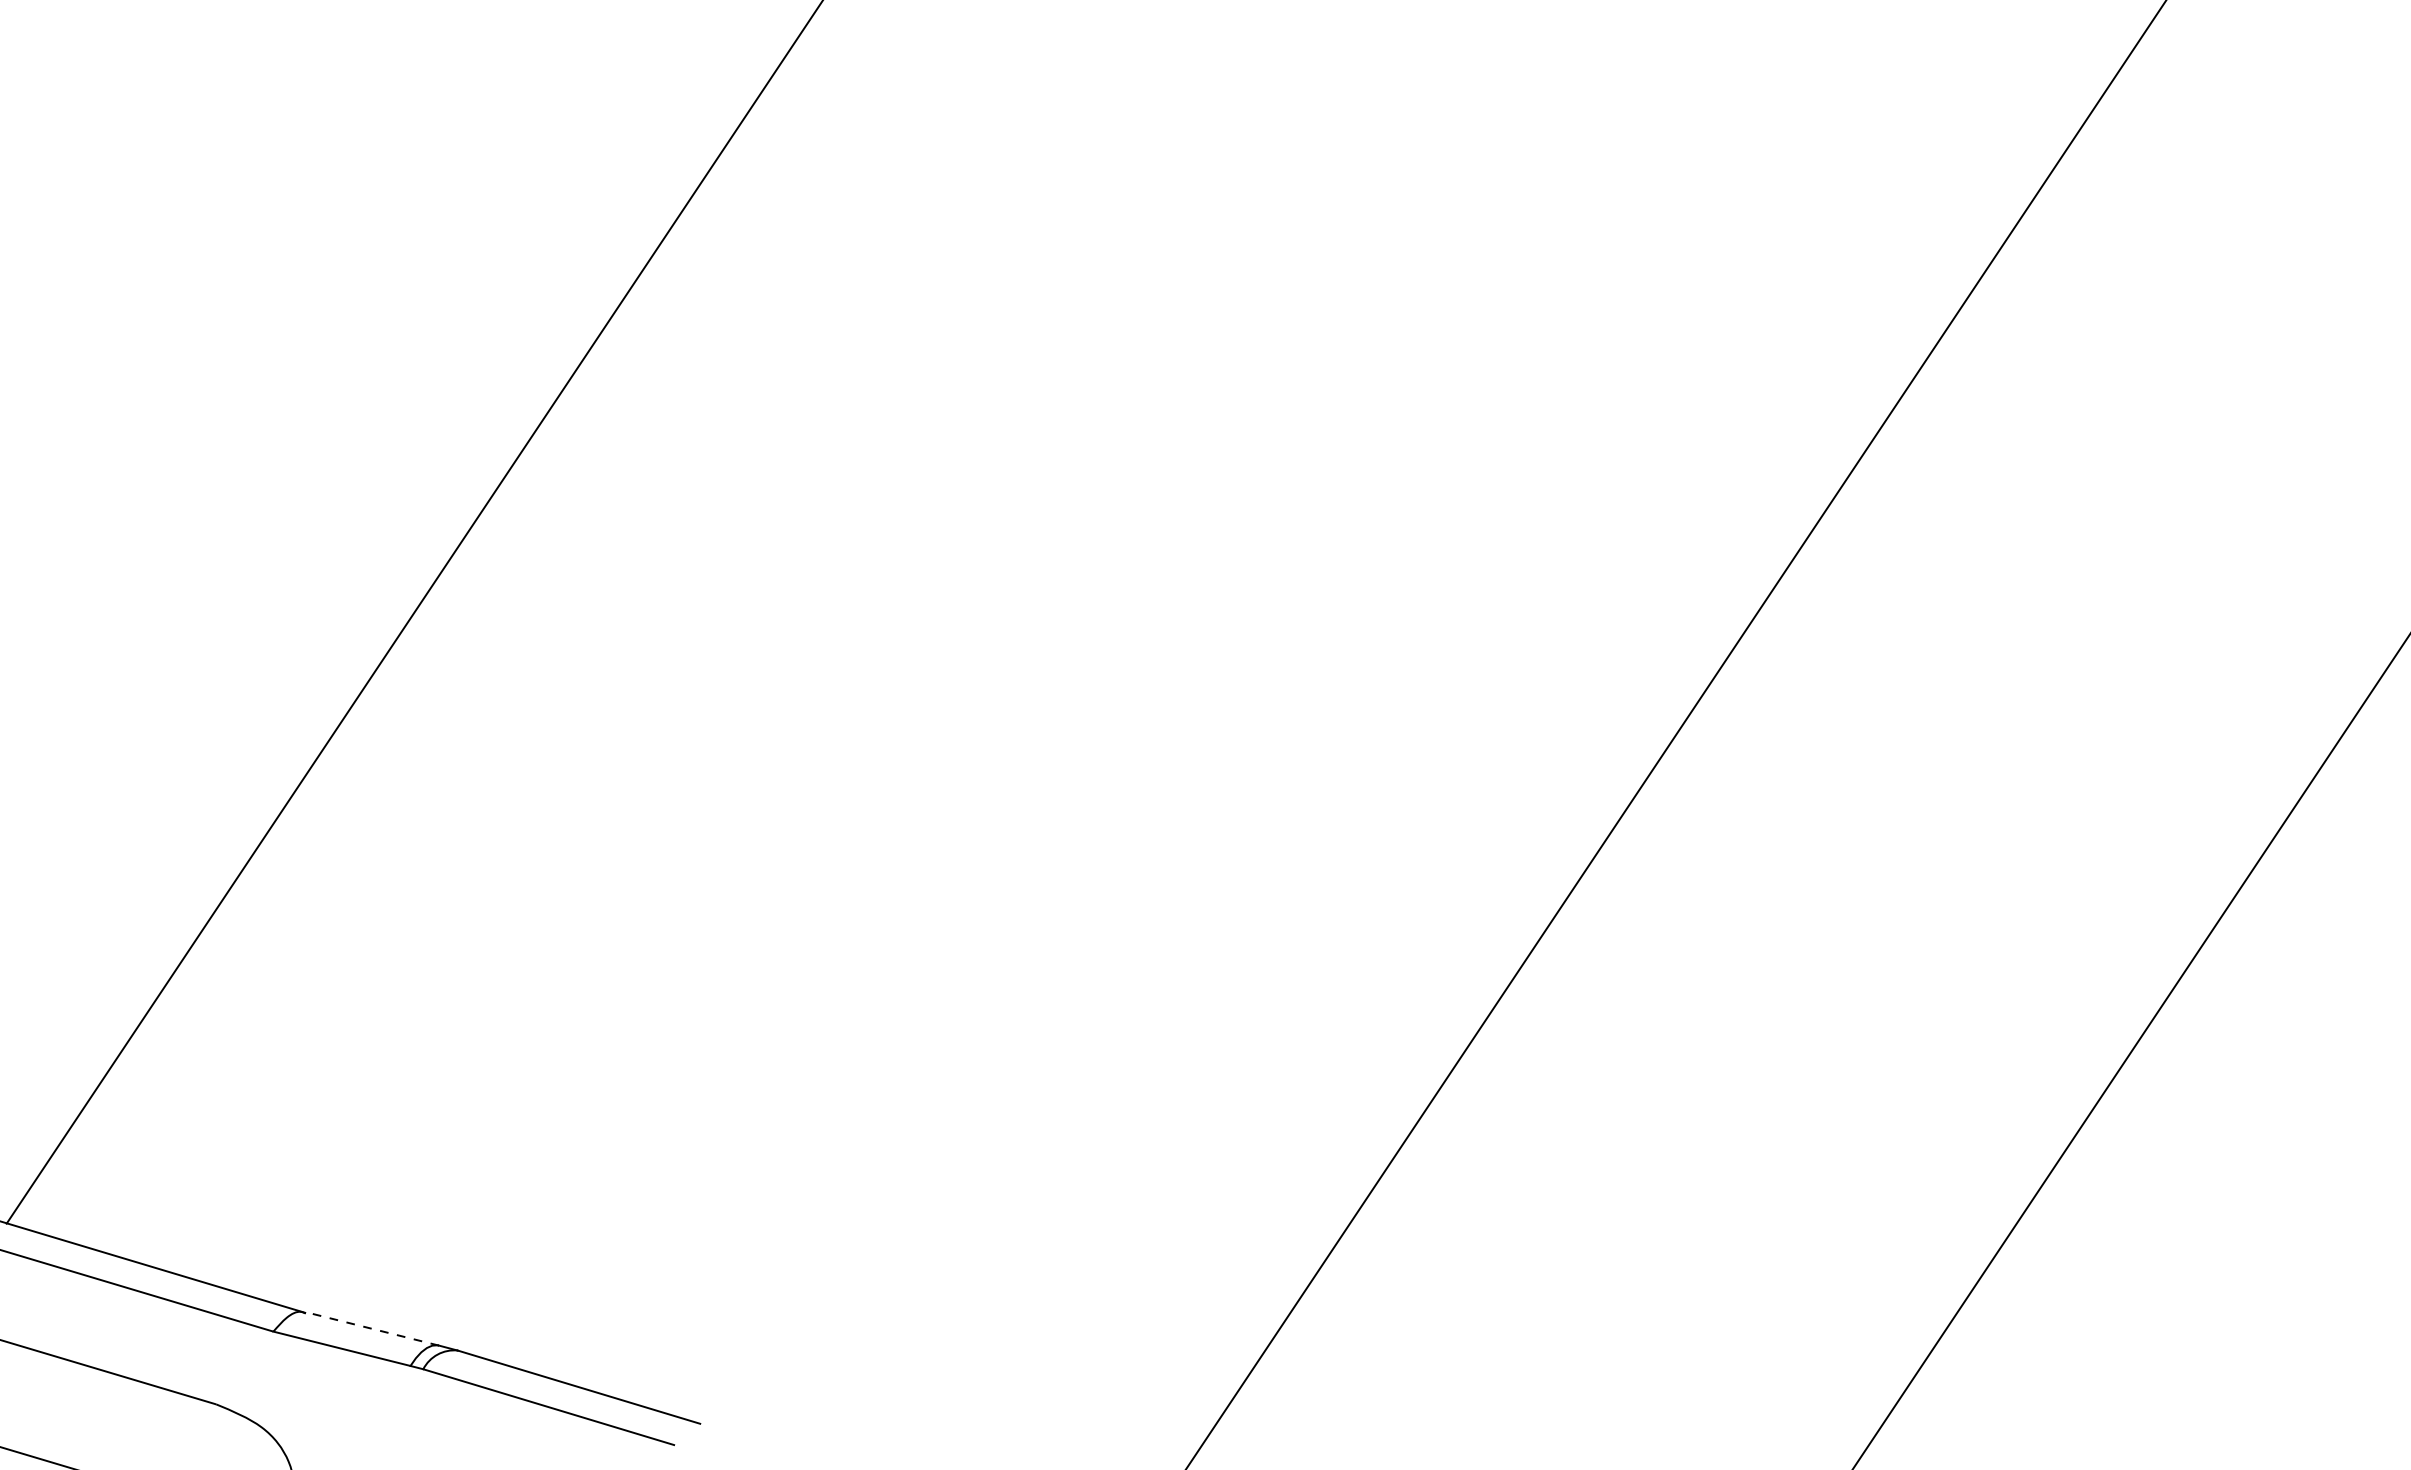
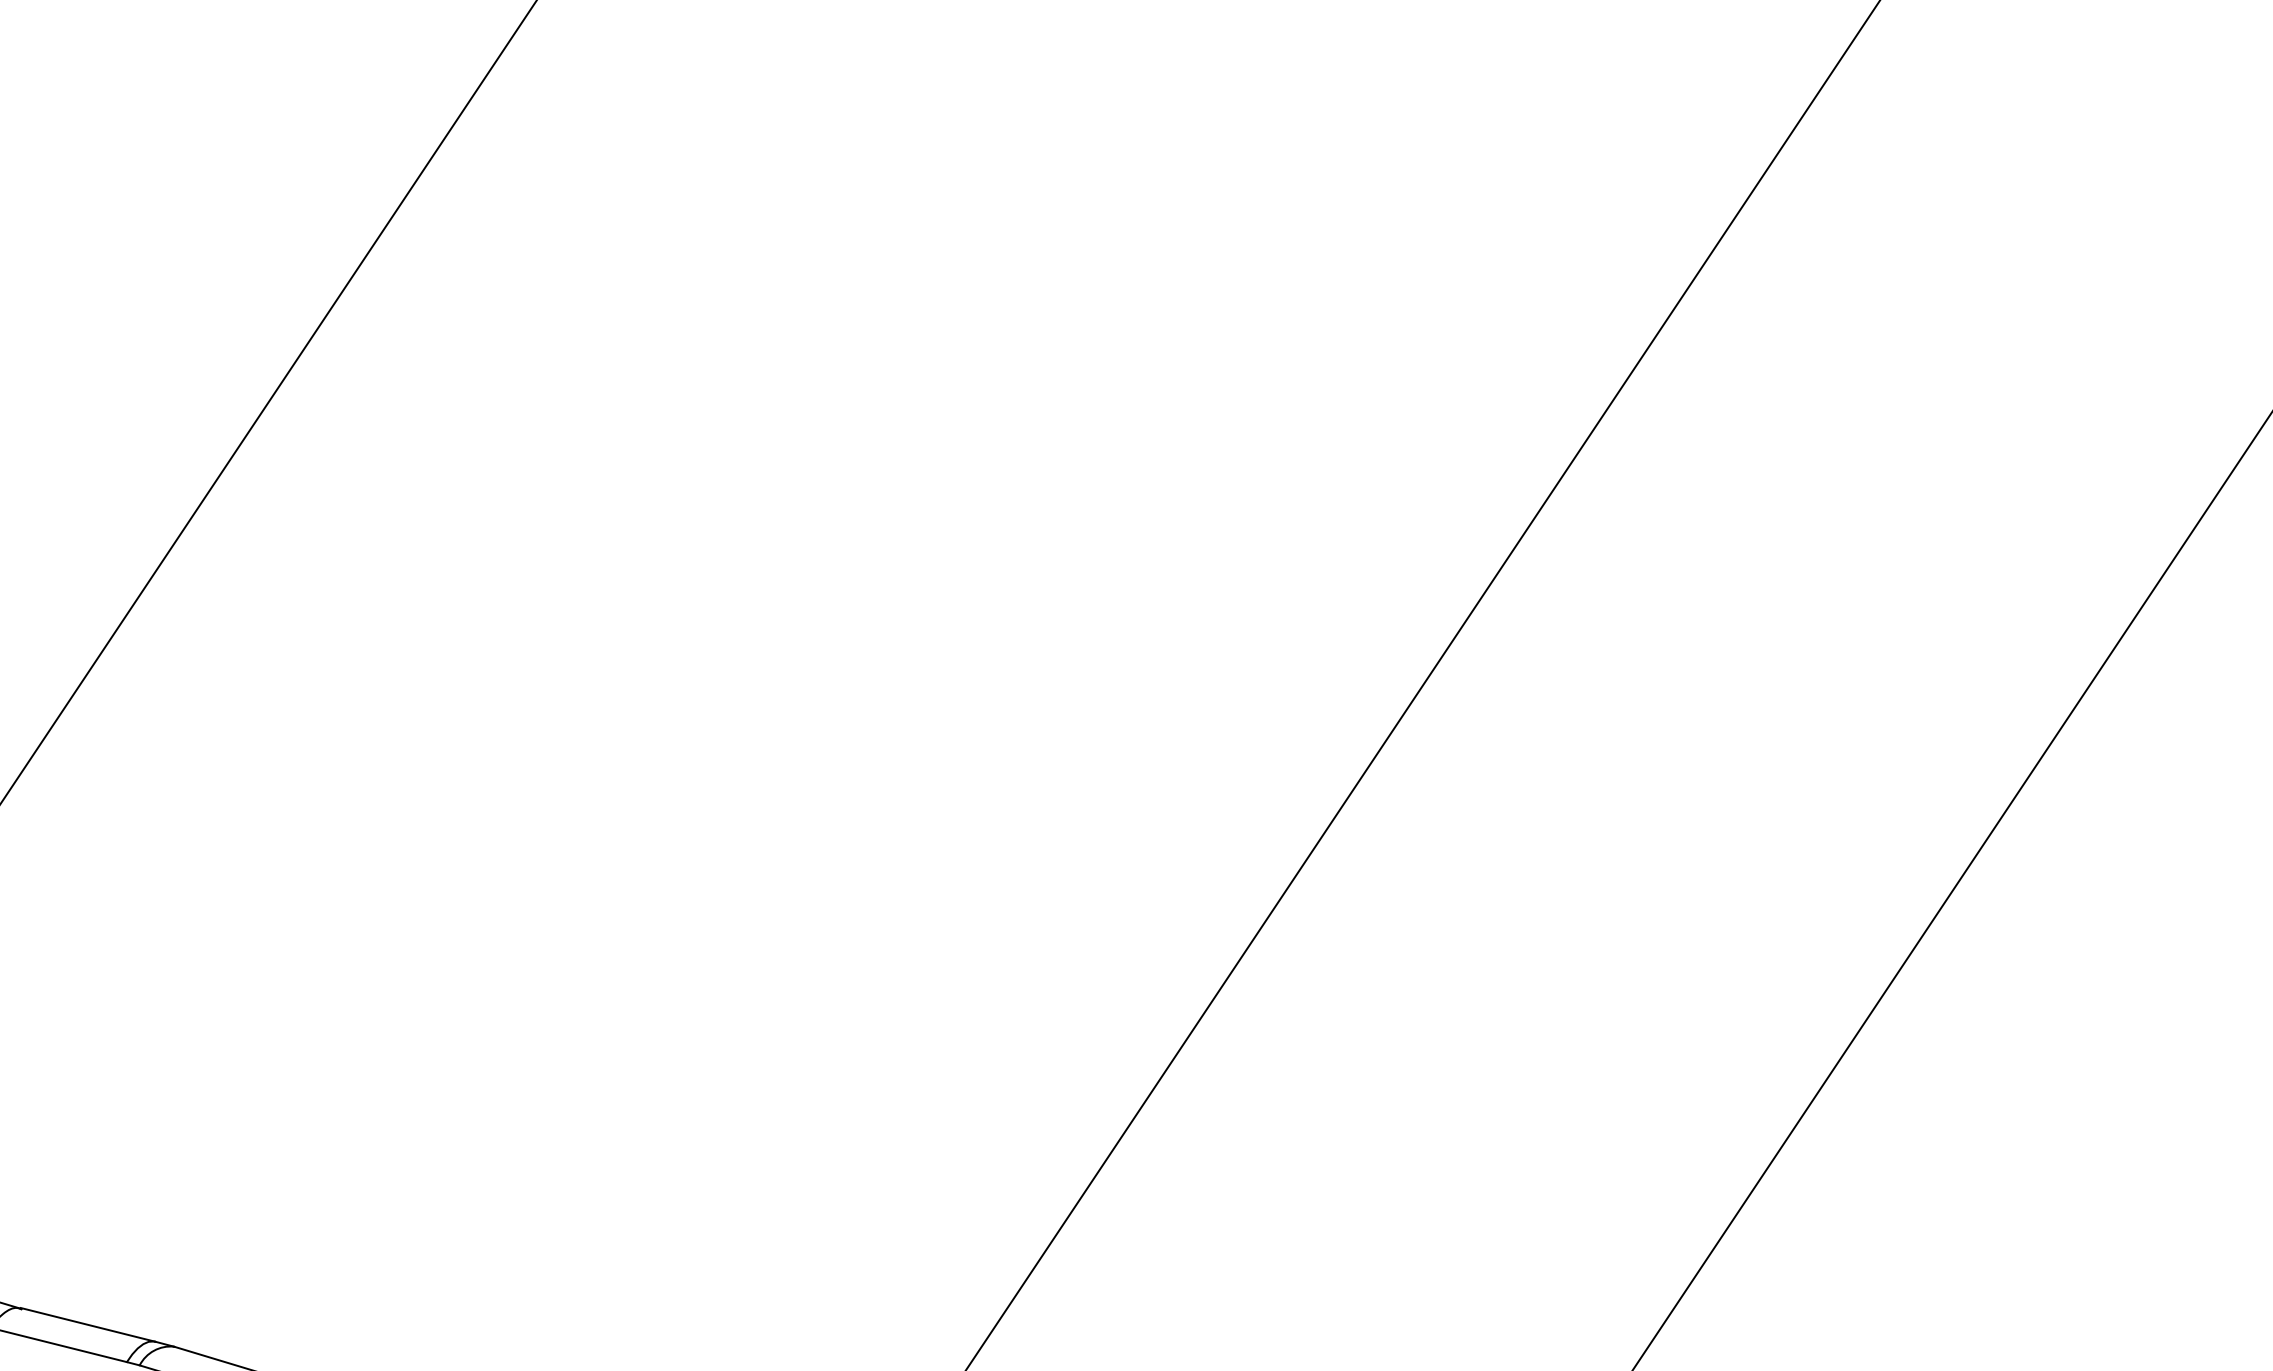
line: (371, 1328) -> (87, 1324), dashed -> solid

